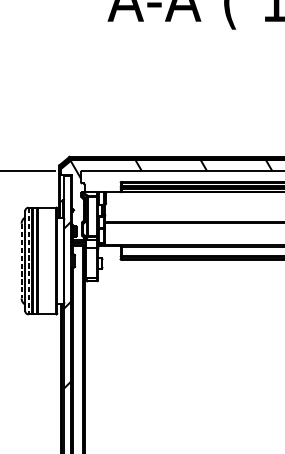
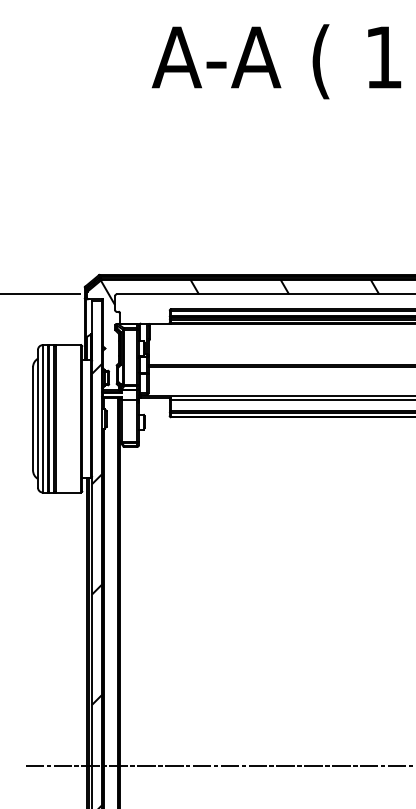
line: (21, 260) -> (33, 418), dashed -> solid
line: (28, 260) -> (42, 418), dashed -> solid

